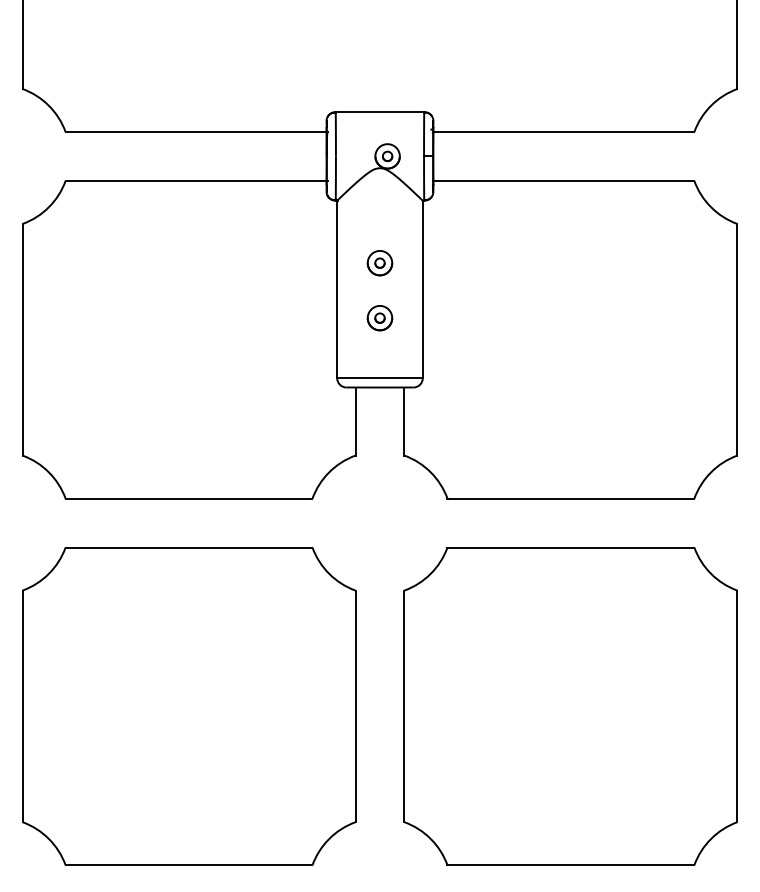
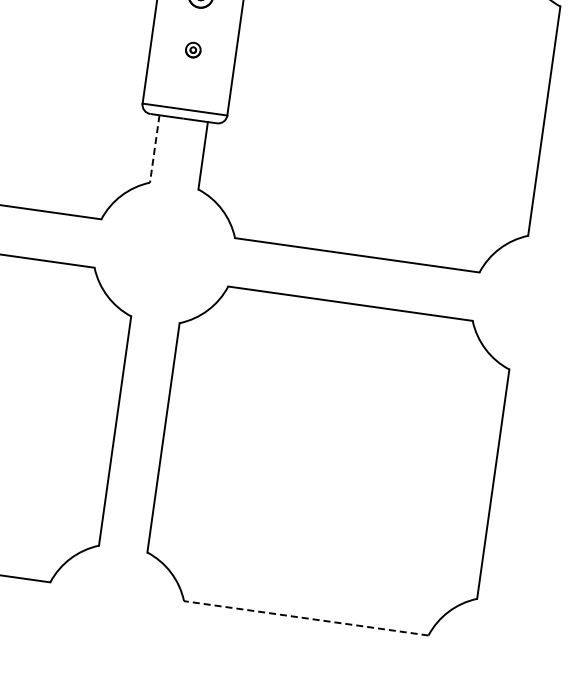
part: (379, 318) -> (192, 50), size x0.6
line: (355, 422) -> (154, 149), solid -> dashed
line: (570, 865) -> (305, 618), solid -> dashed

